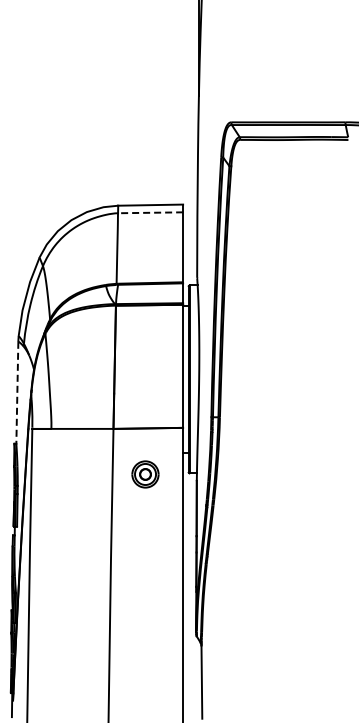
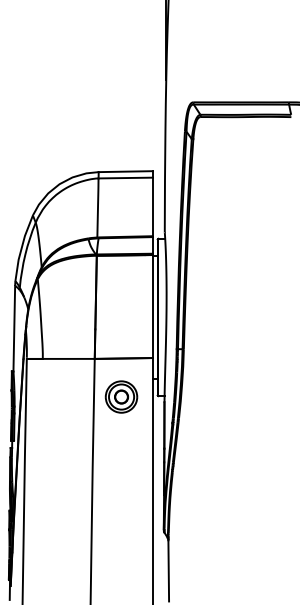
line: (150, 212) -> (125, 177), dashed -> solid
line: (17, 393) -> (14, 329), dashed -> solid
part: (145, 474) -> (121, 397), size x1.43

